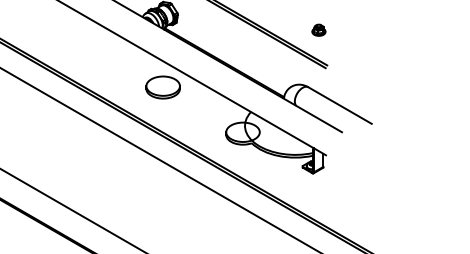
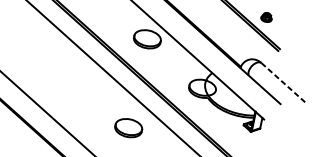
part: (318, 29) -> (266, 16), moved
line: (340, 105) -> (283, 82), solid -> dashed
part: (162, 200) -> (128, 127), added

